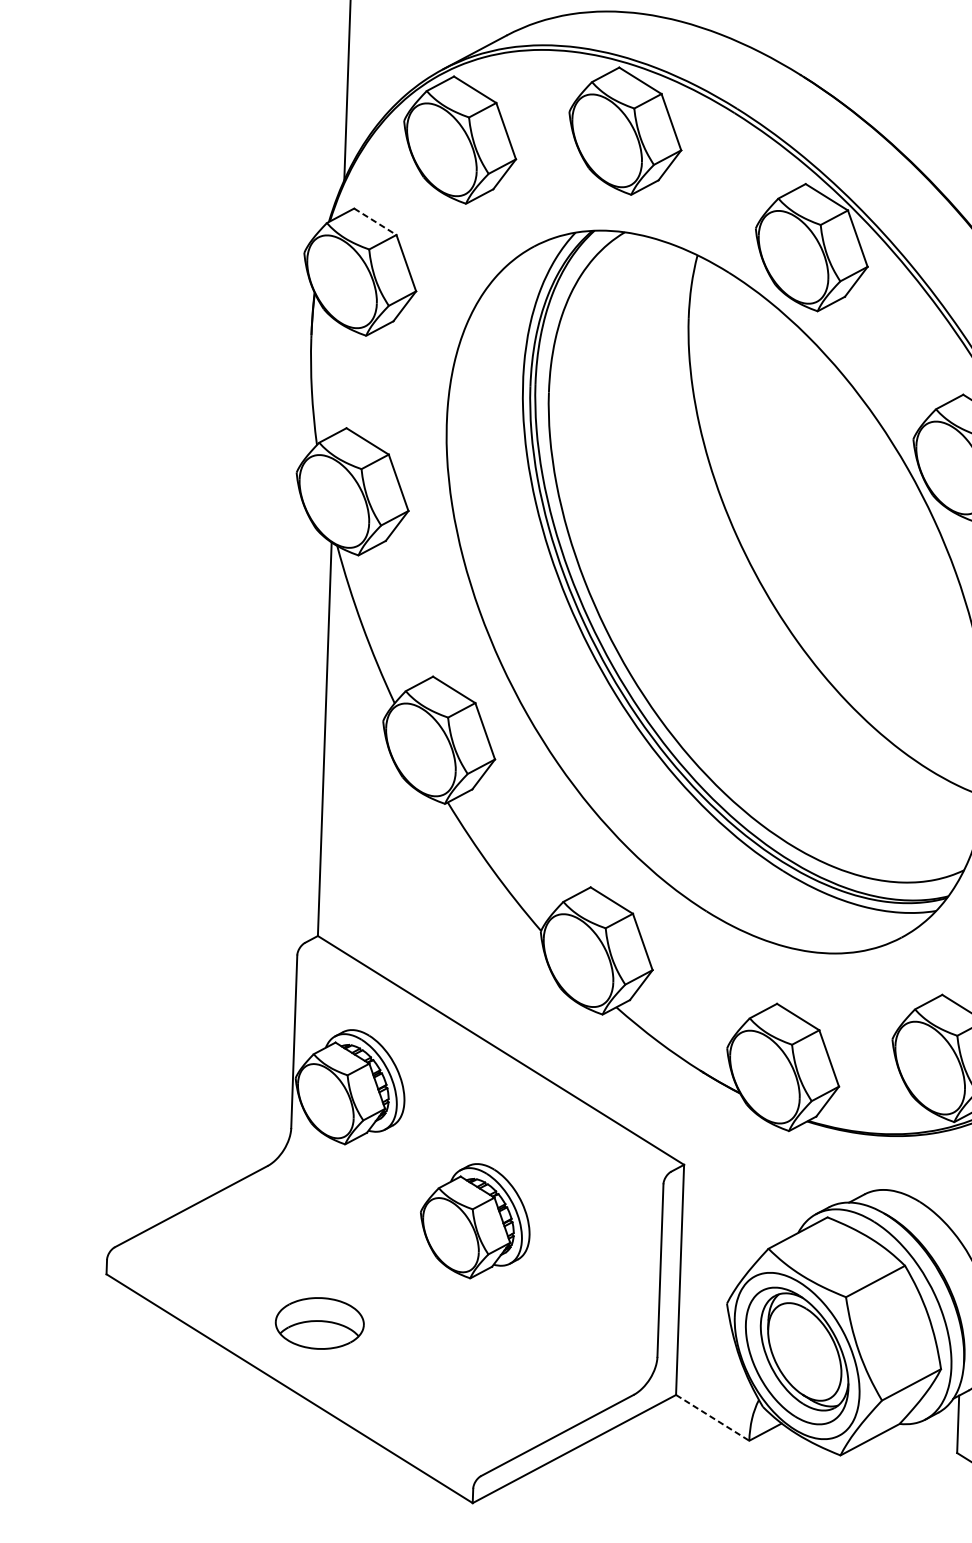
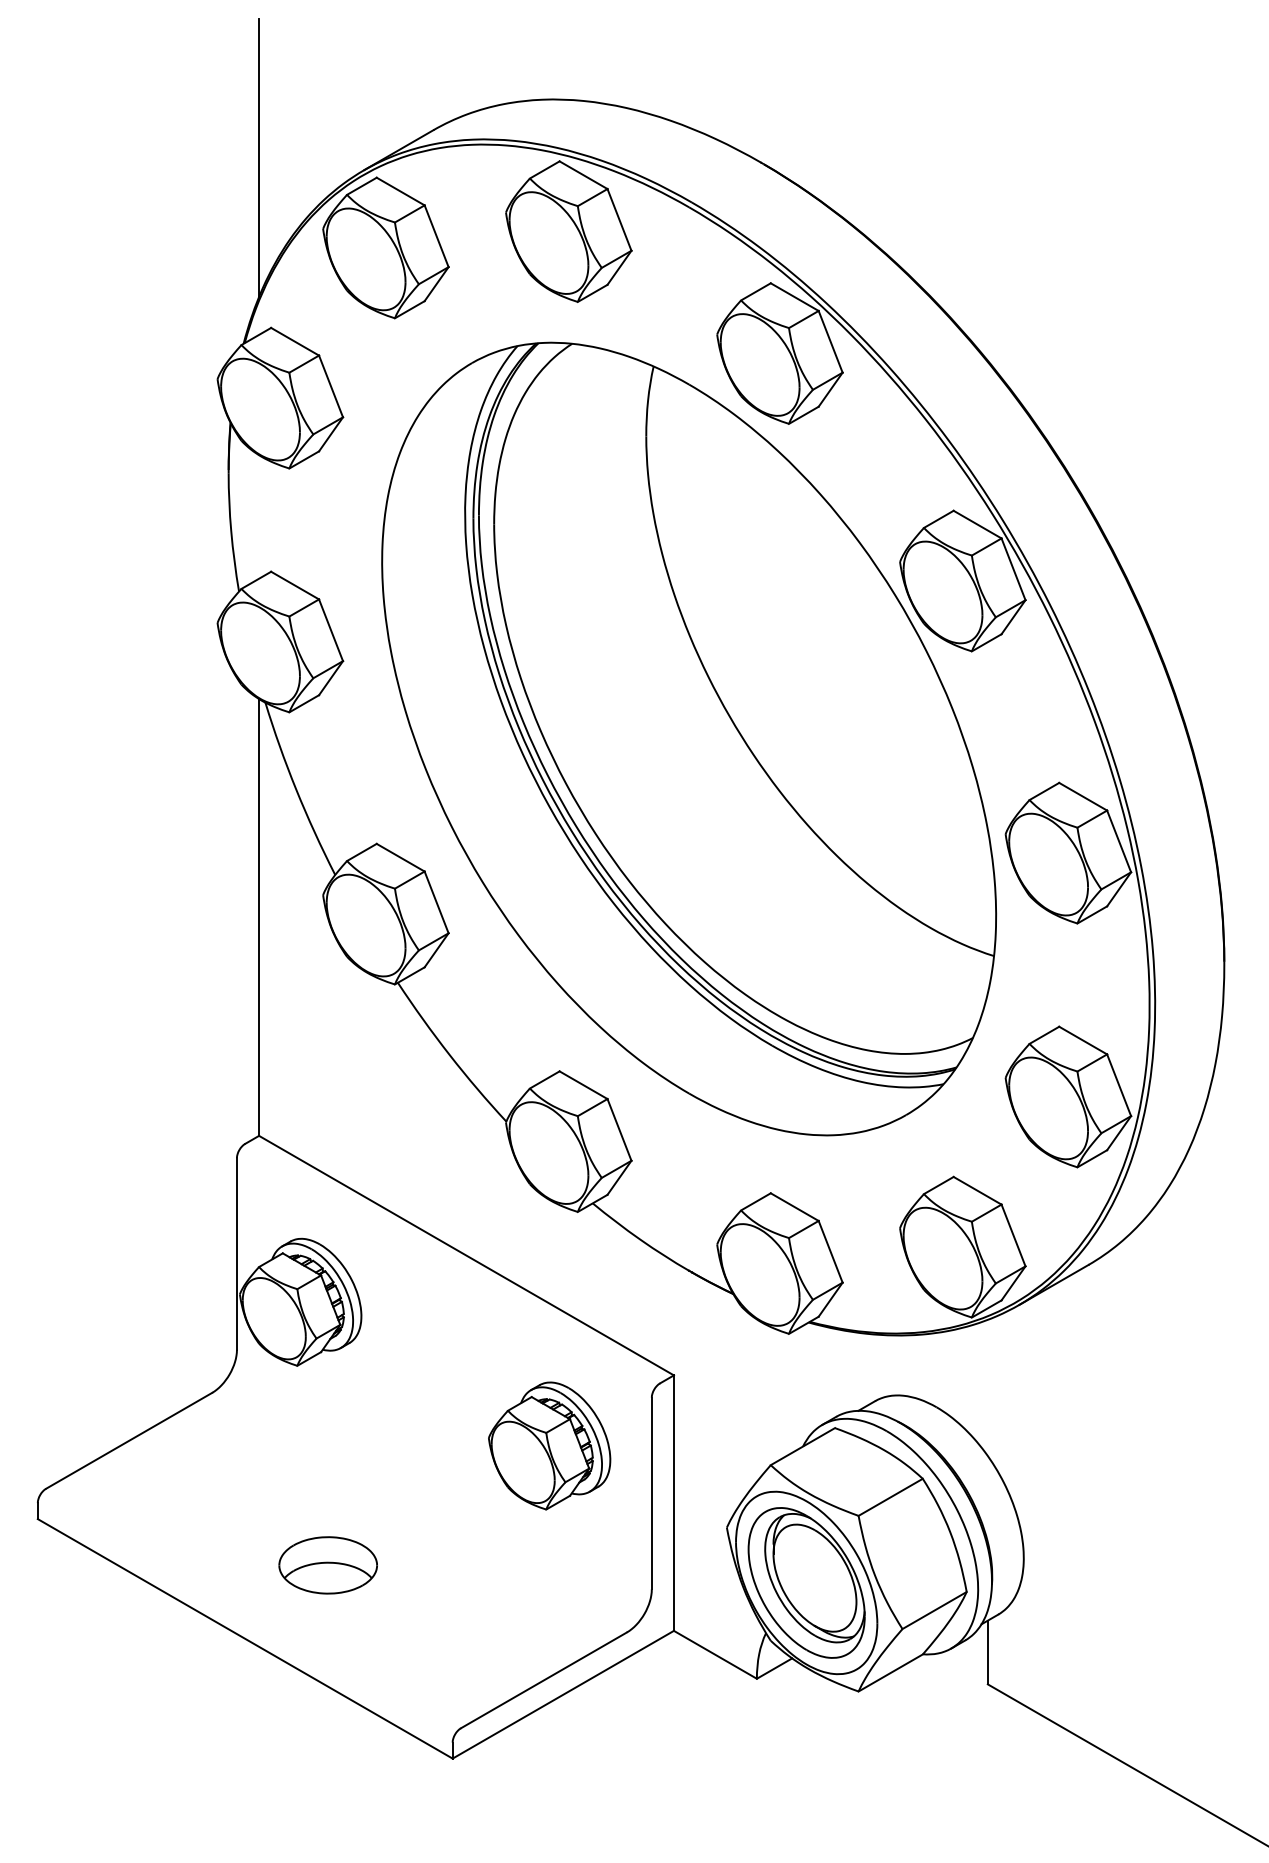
line: (375, 221) -> (295, 341), dashed -> solid
part: (475, 1220) -> (549, 1445), moved
part: (319, 1323) -> (327, 1565), moved
line: (712, 1417) -> (715, 1654), dashed -> solid

